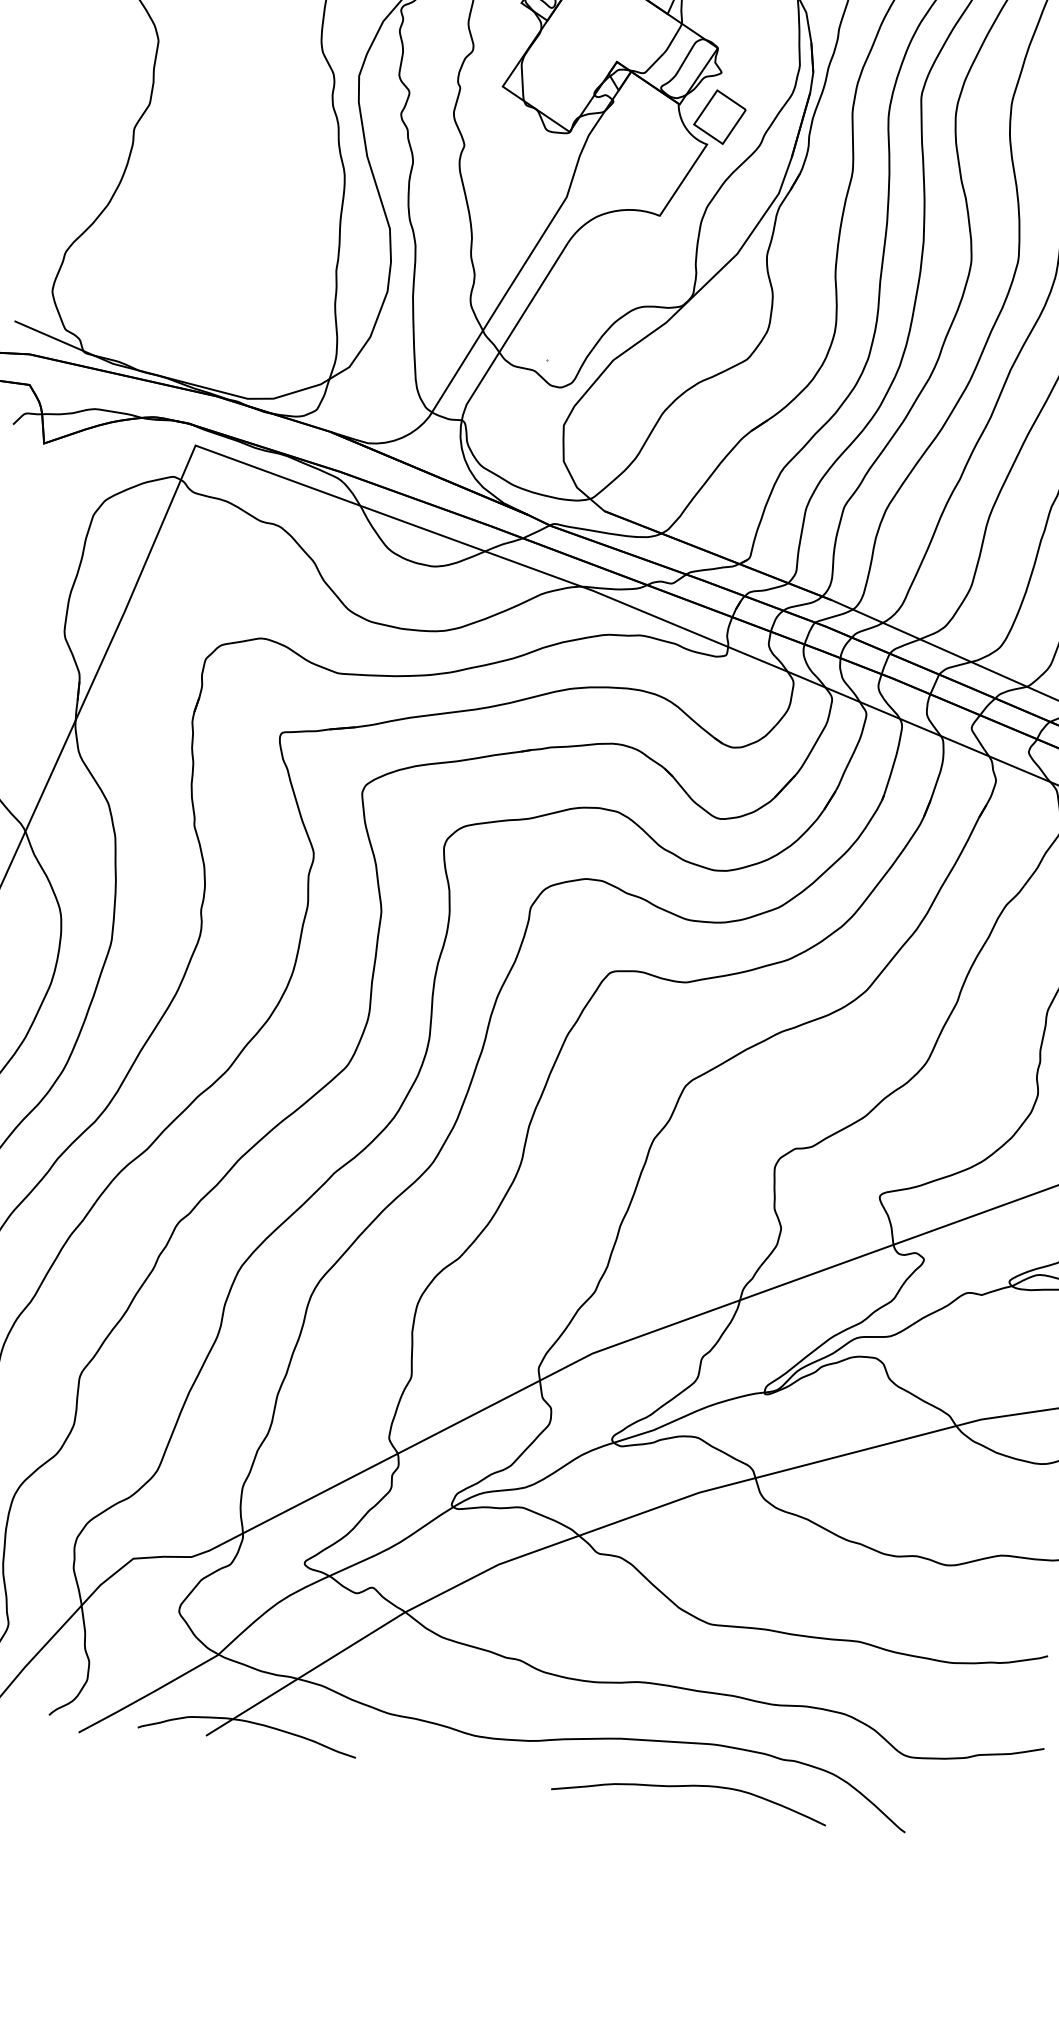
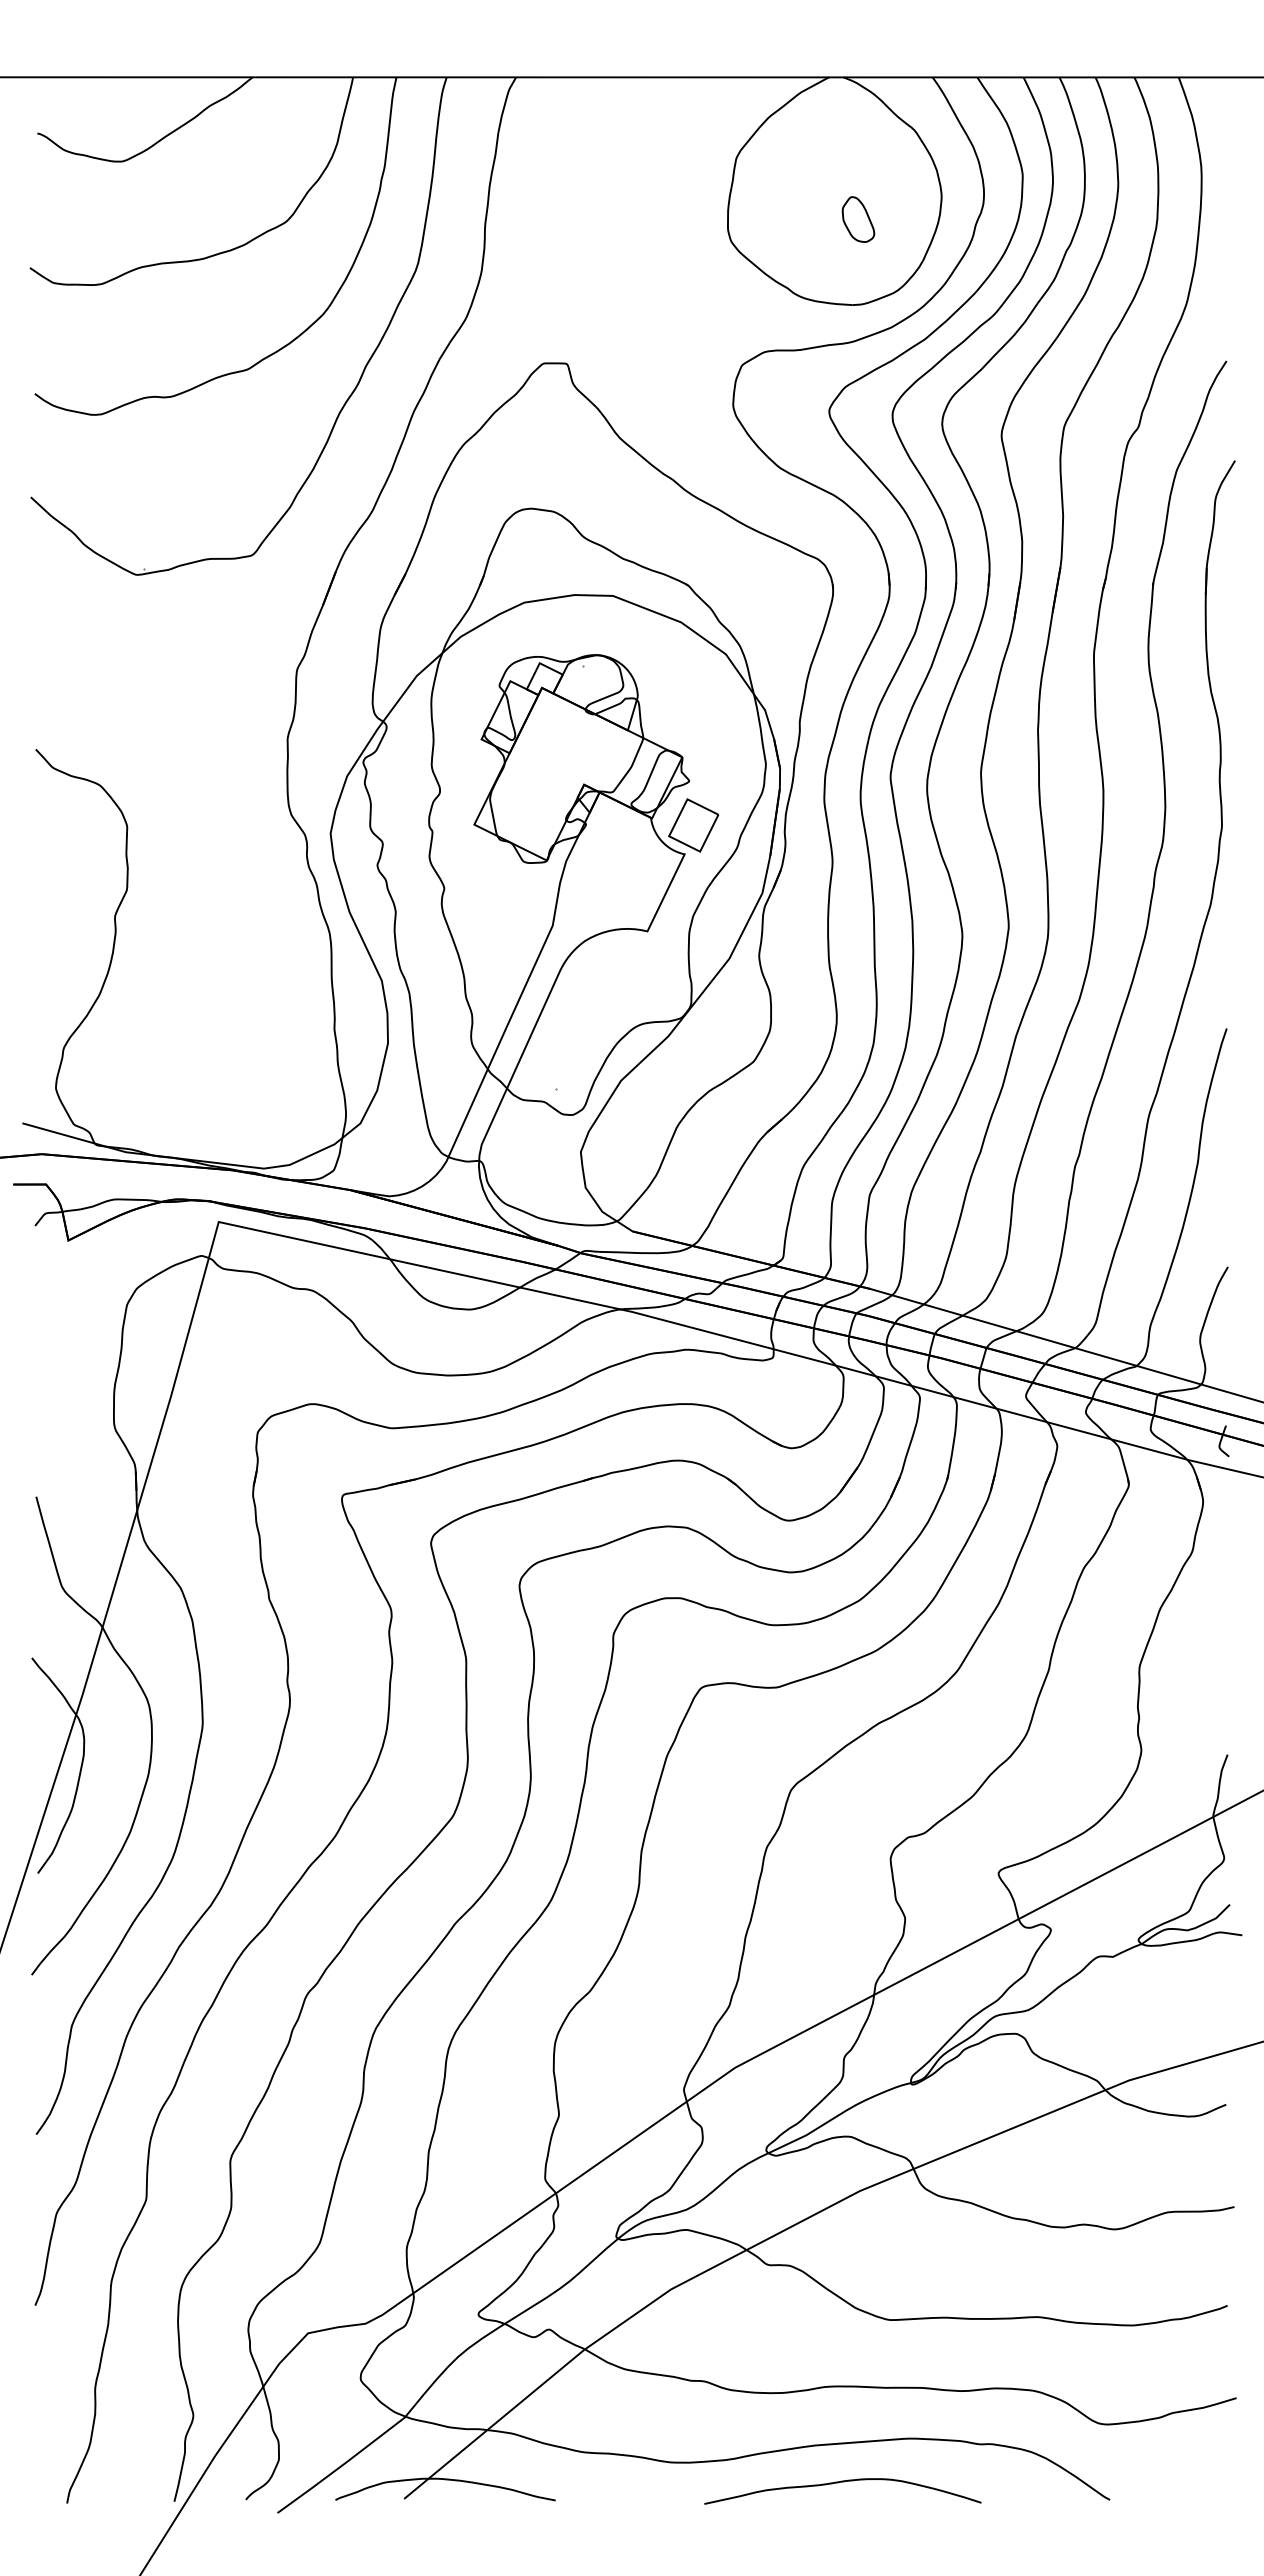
curve: (686, 1787) -> (838, 2483), moved

